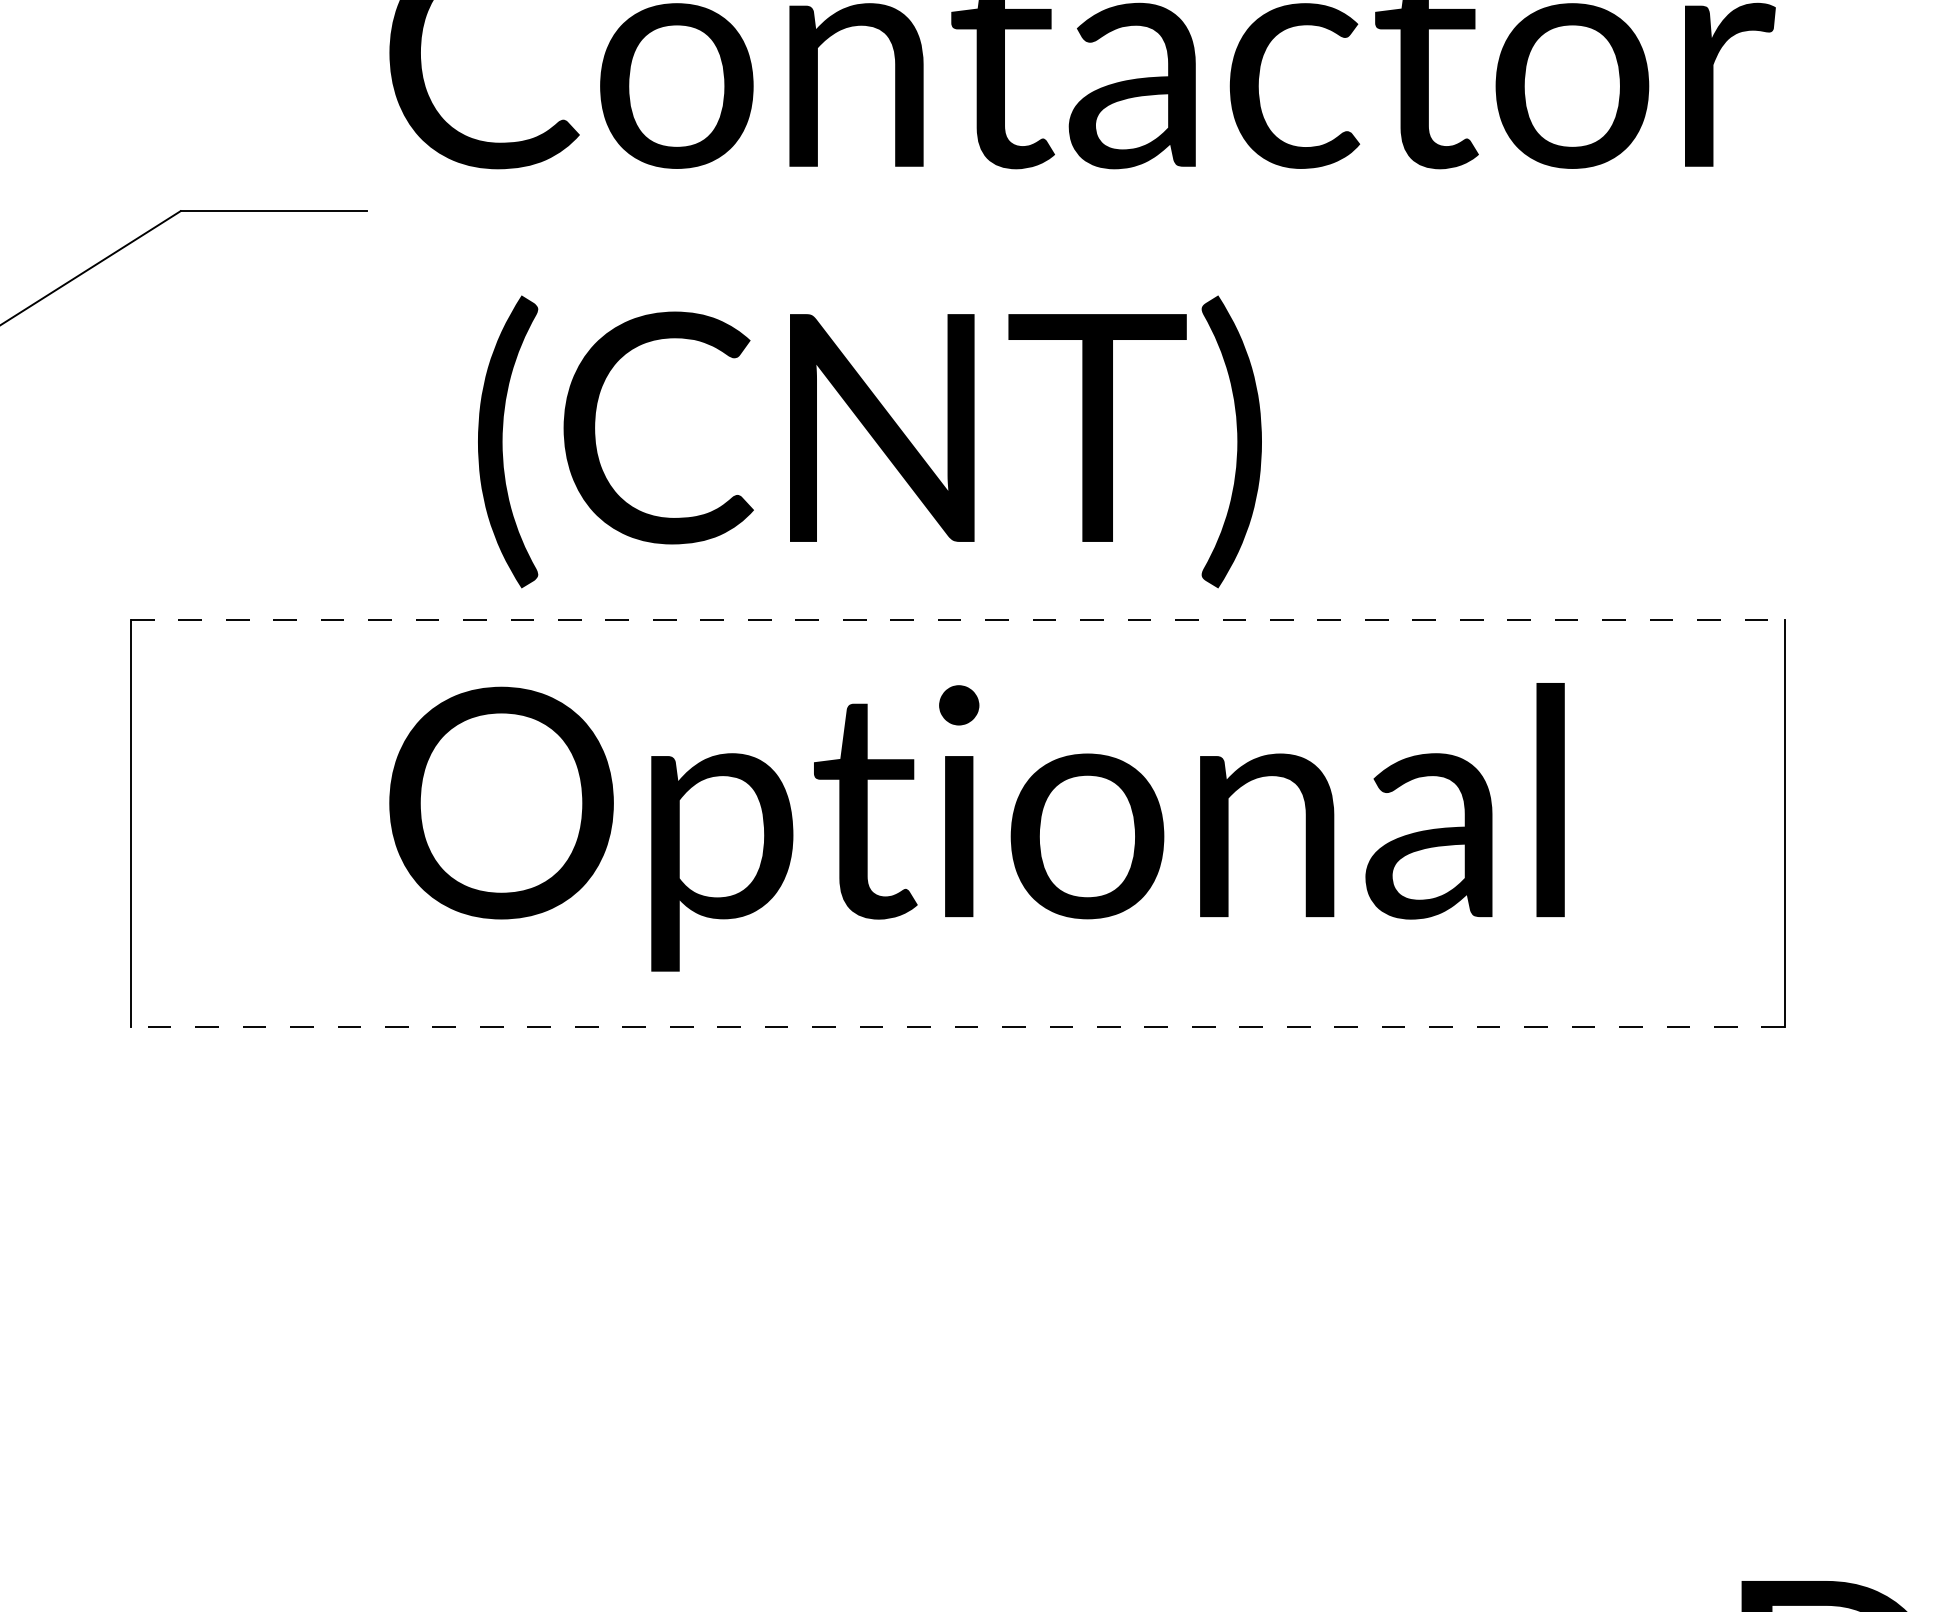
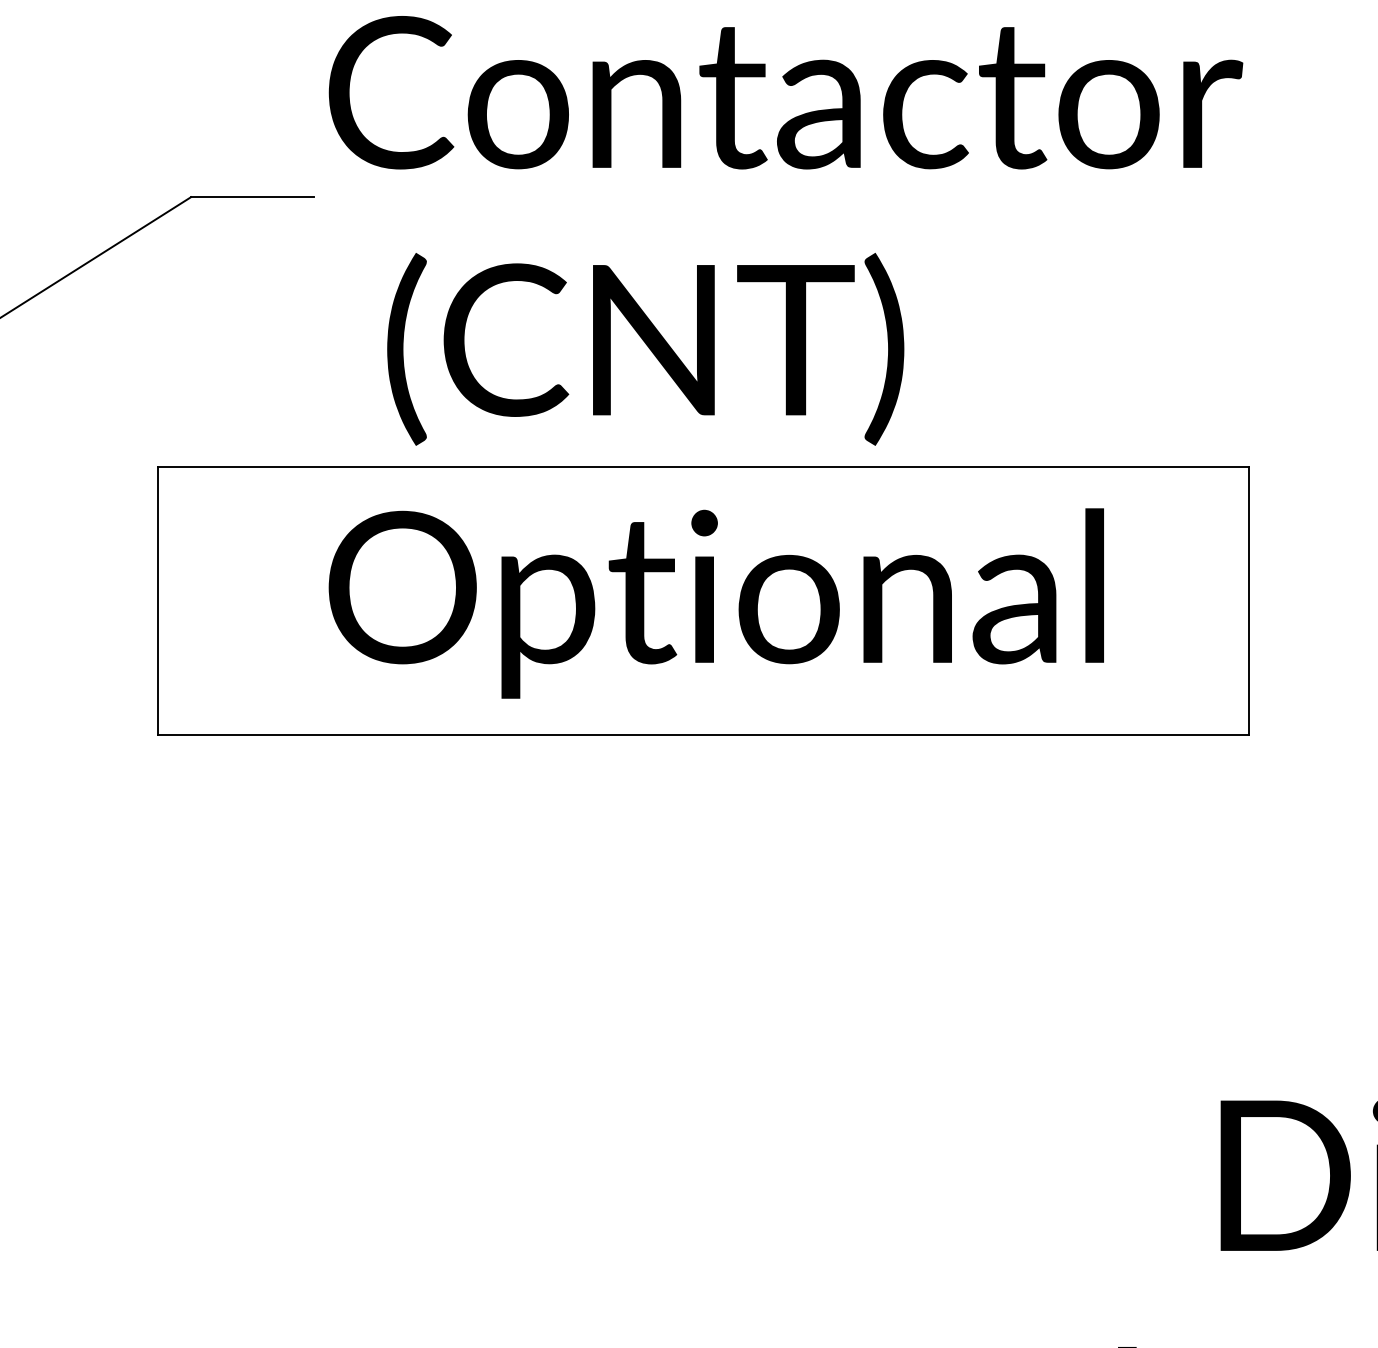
line: (957, 619) -> (703, 466), dashed -> solid
line: (957, 1025) -> (703, 734), dashed -> solid

